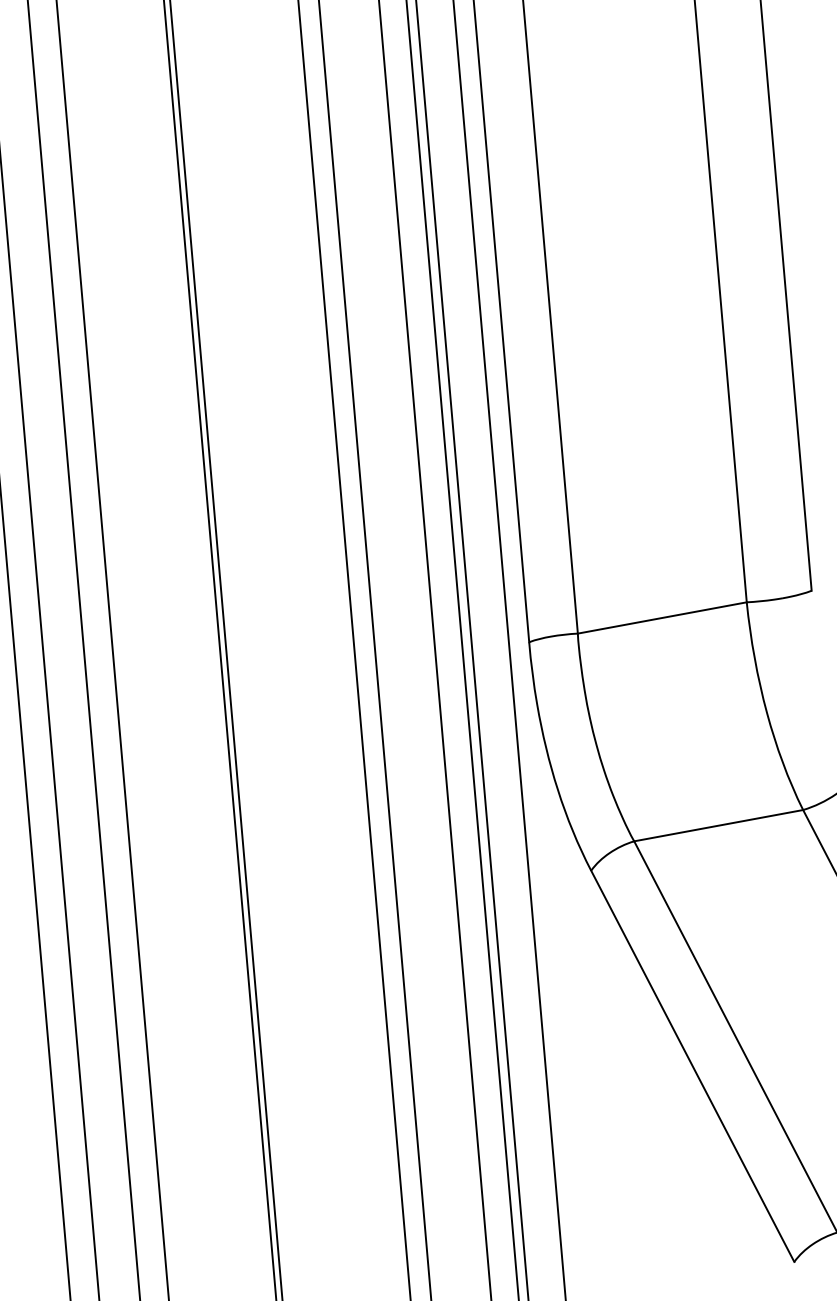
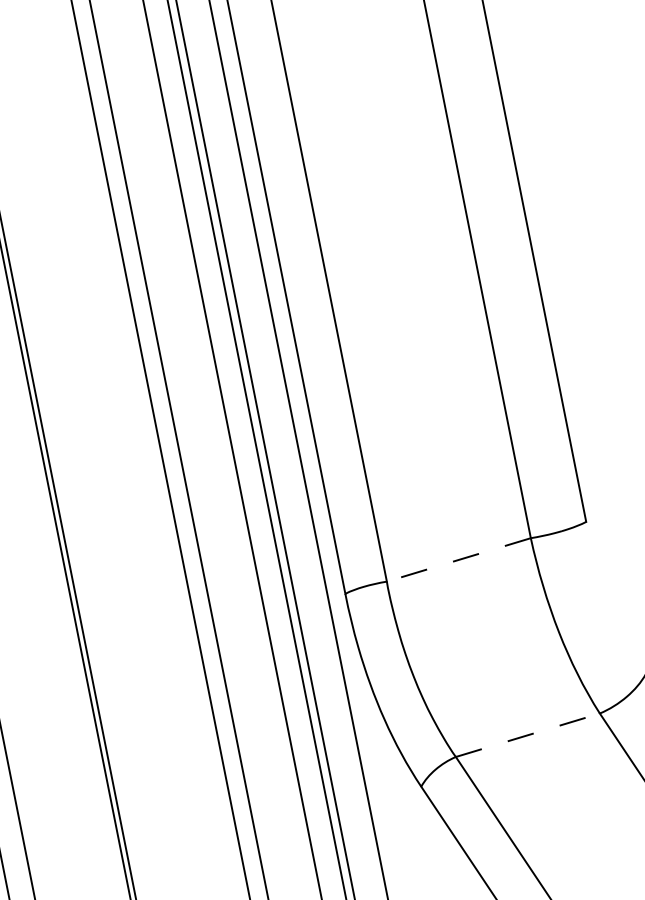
line: (662, 617) -> (458, 559), solid -> dashed
line: (718, 825) -> (527, 735), solid -> dashed

